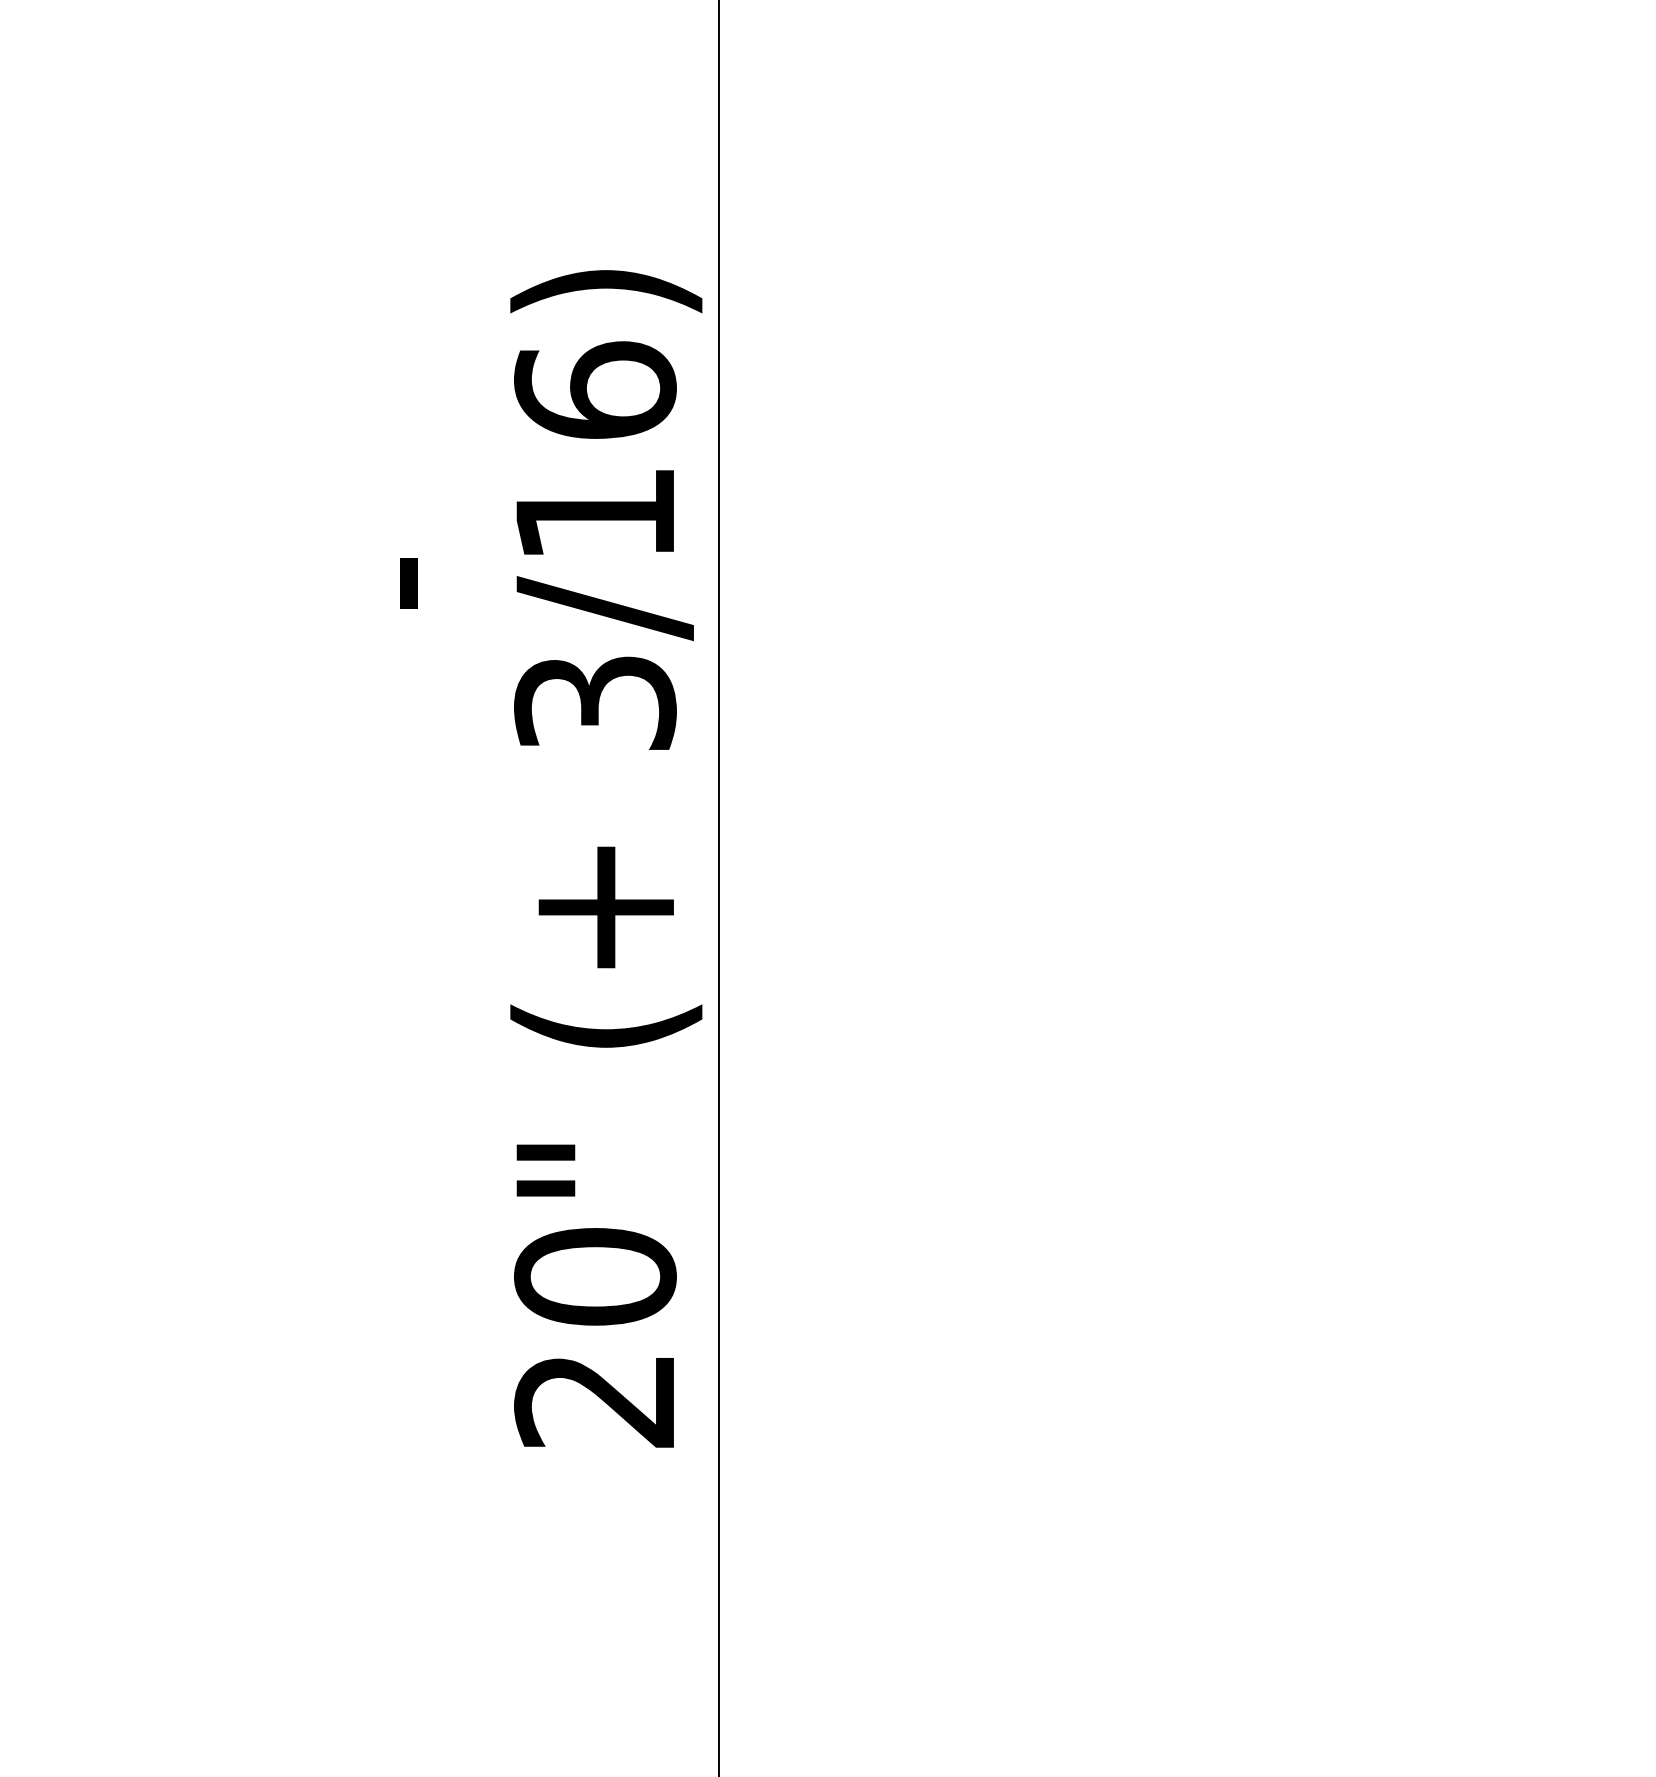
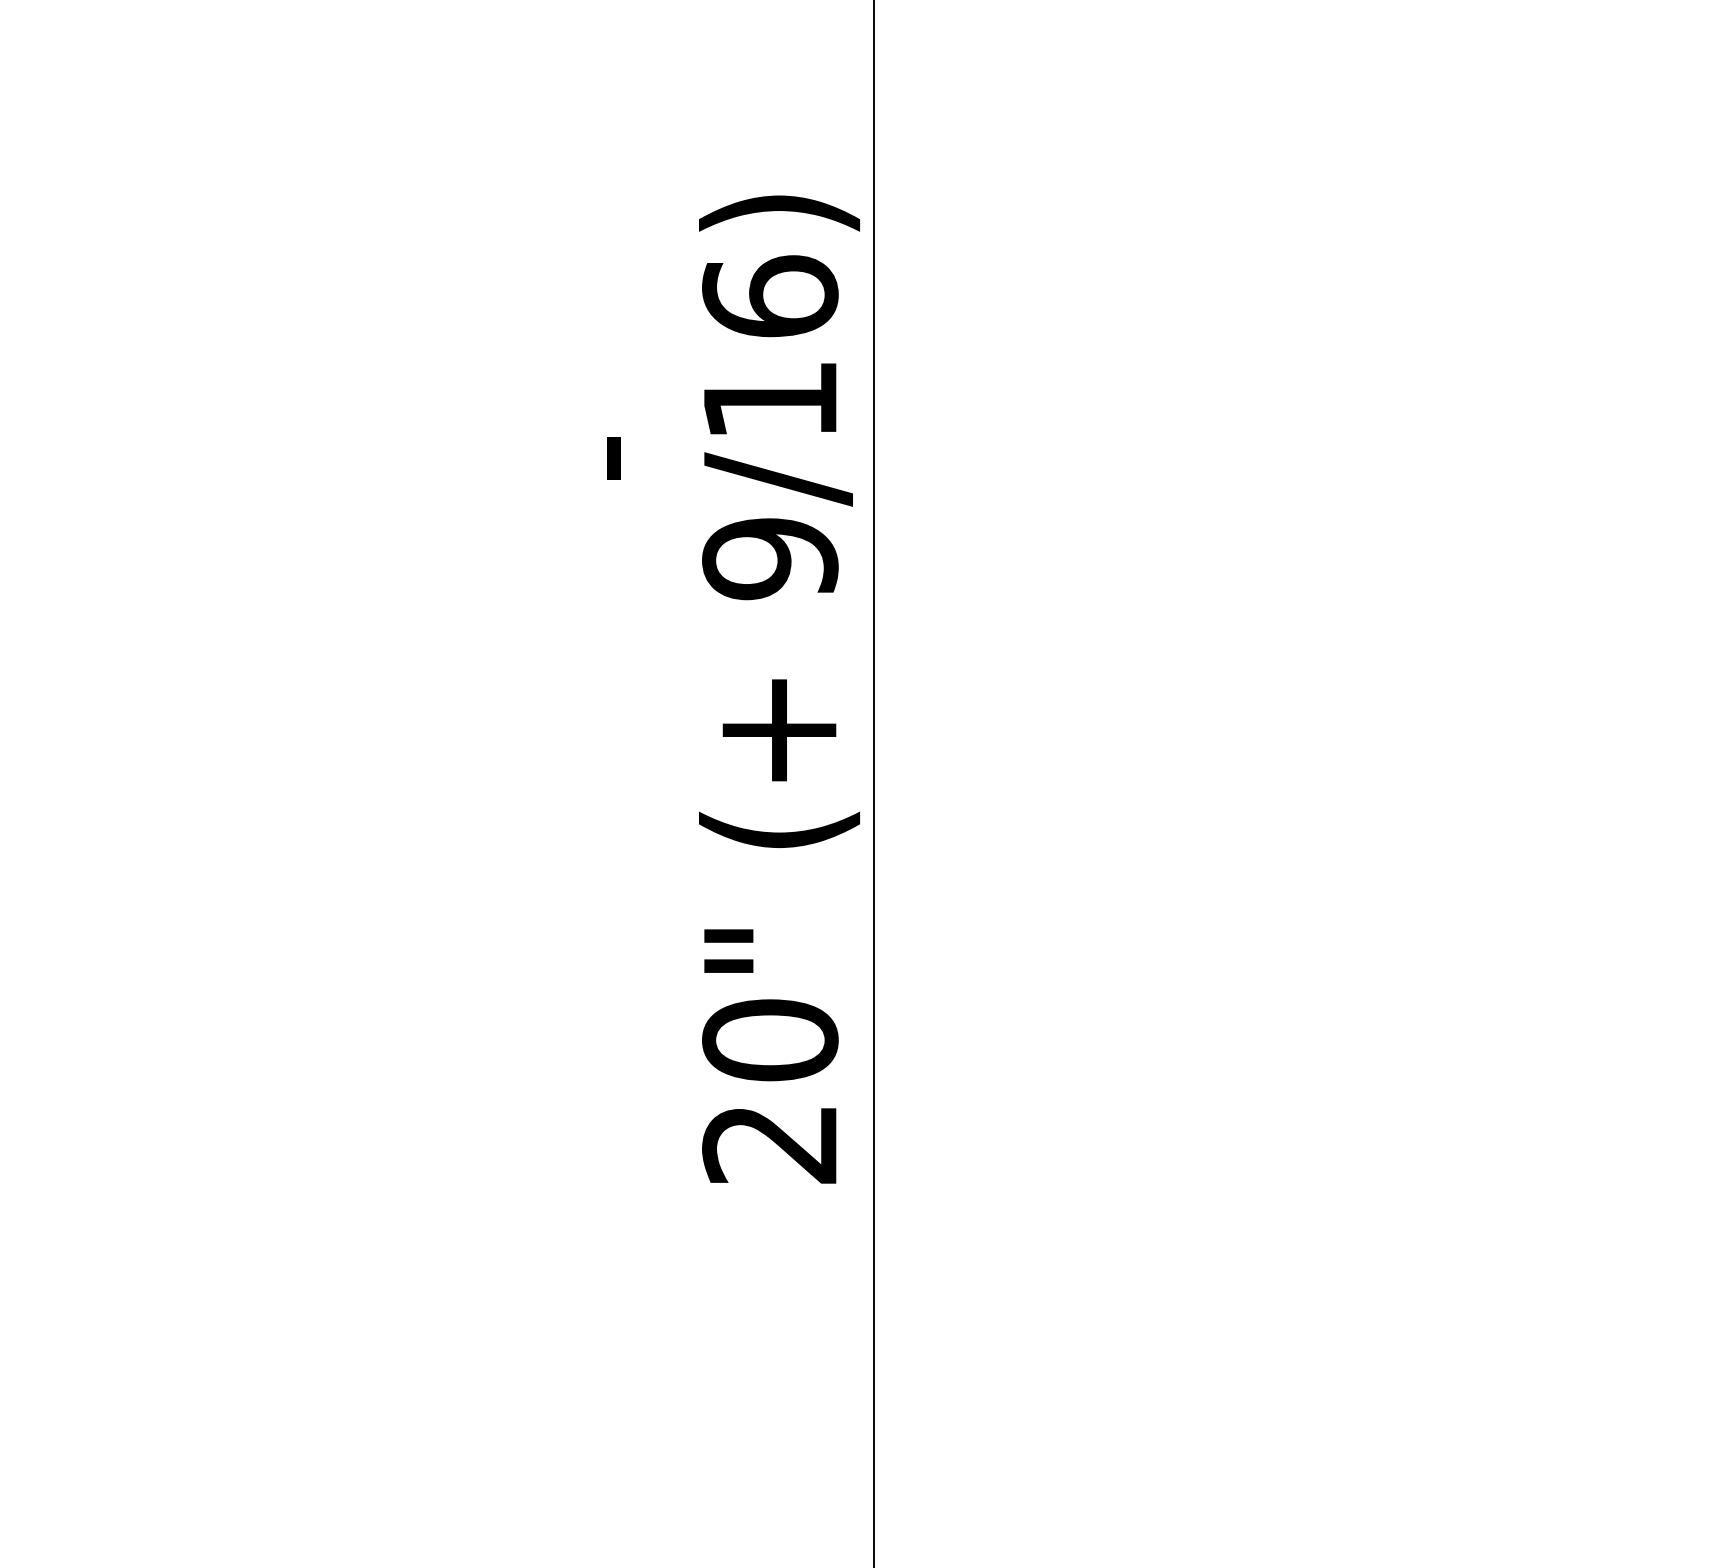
text: (595, 703) -> (770, 559), 3/16) -> 9/16)

